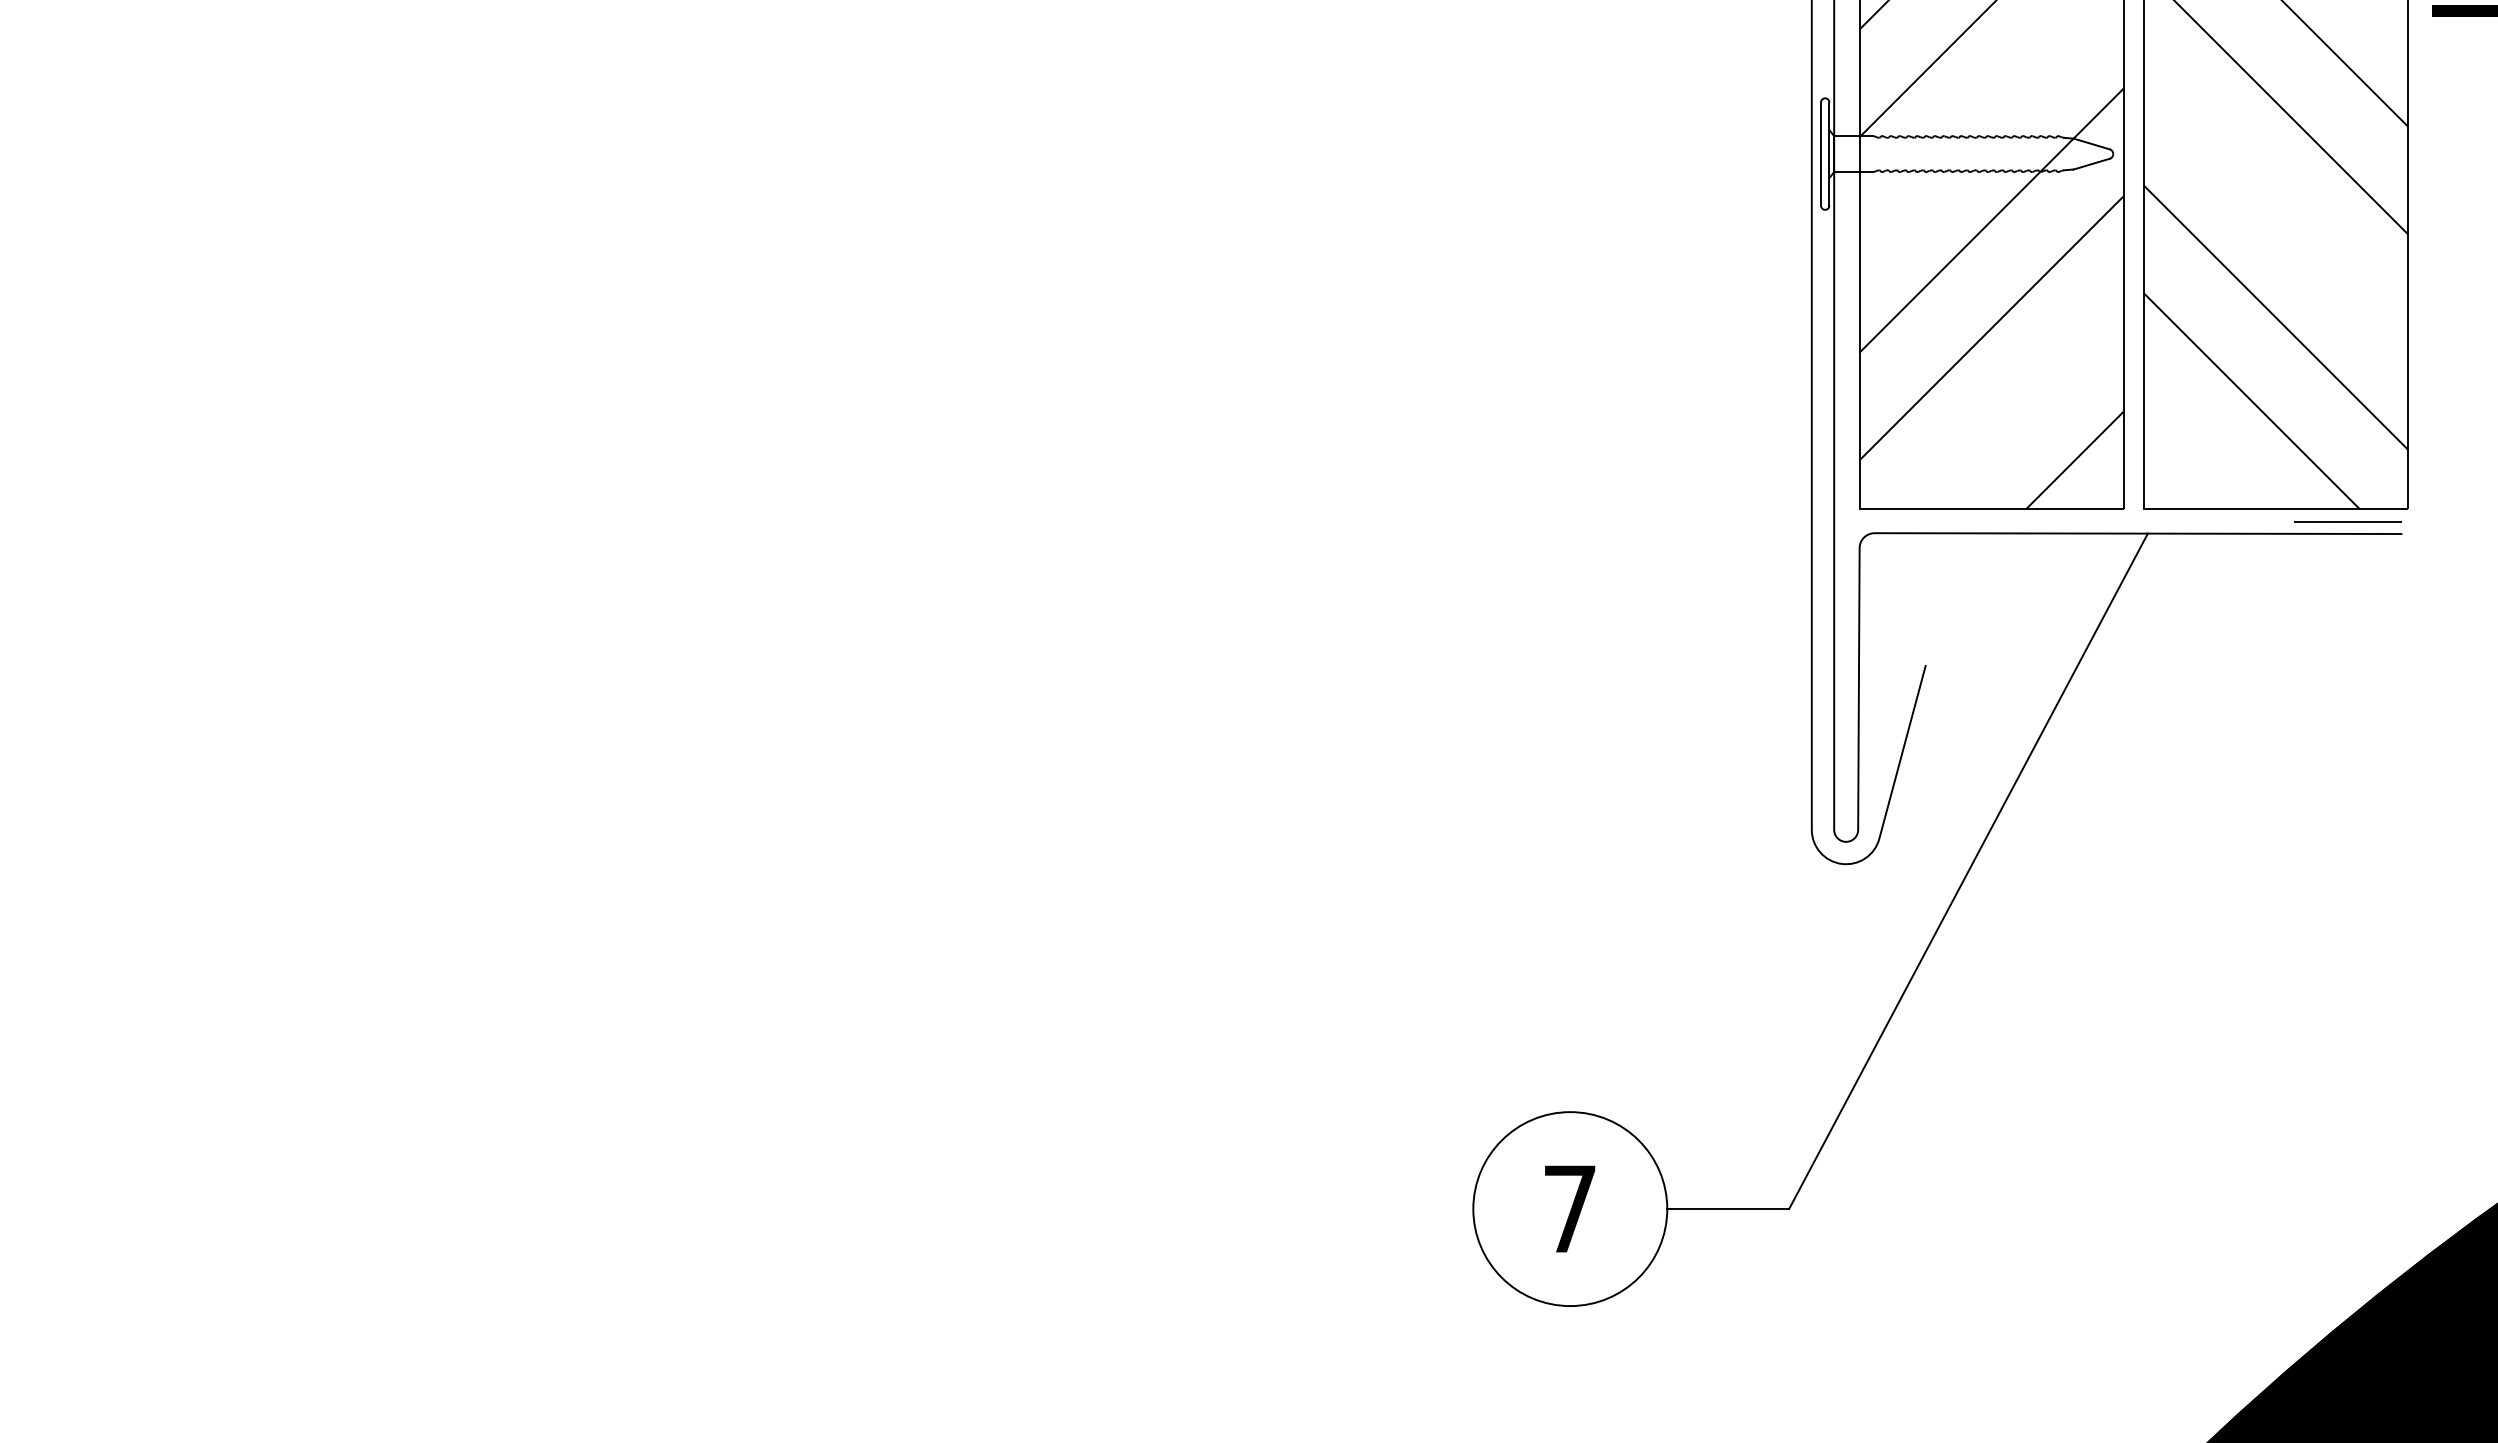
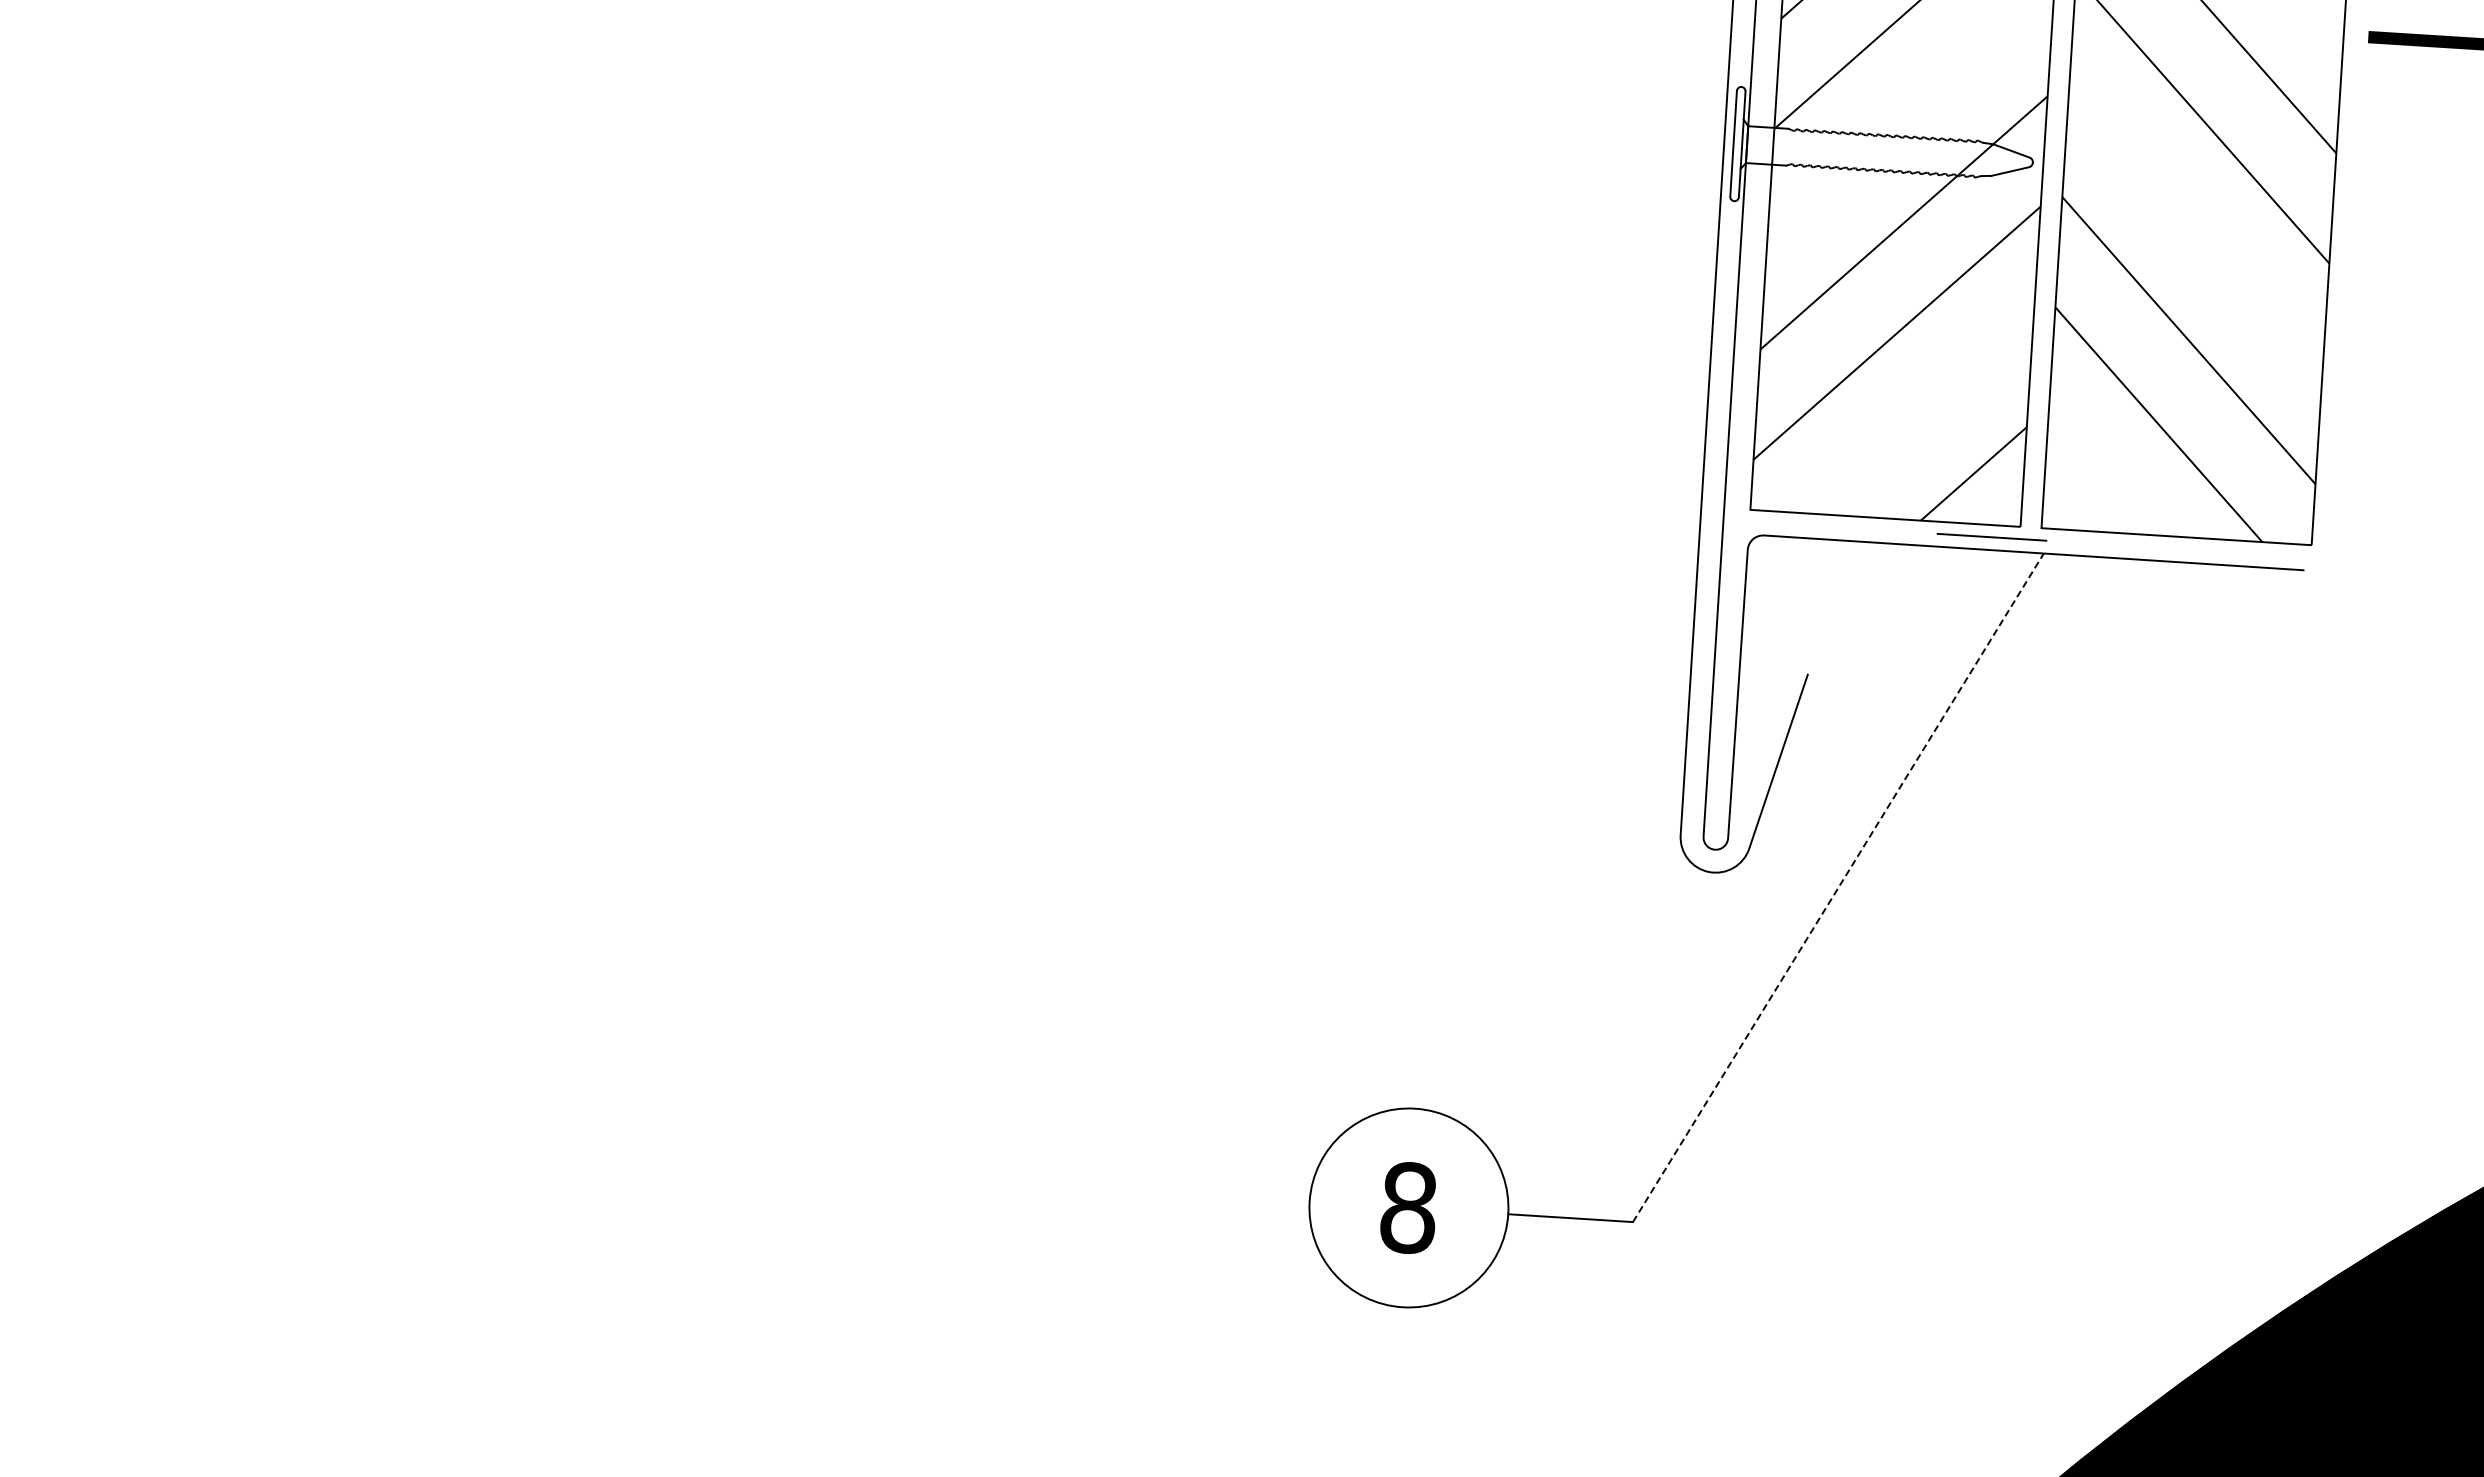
line: (2347, 521) -> (1991, 536), moved
line: (1968, 870) -> (1838, 886), solid -> dashed
text: (1569, 1208) -> (1408, 1207), 7 -> 8

